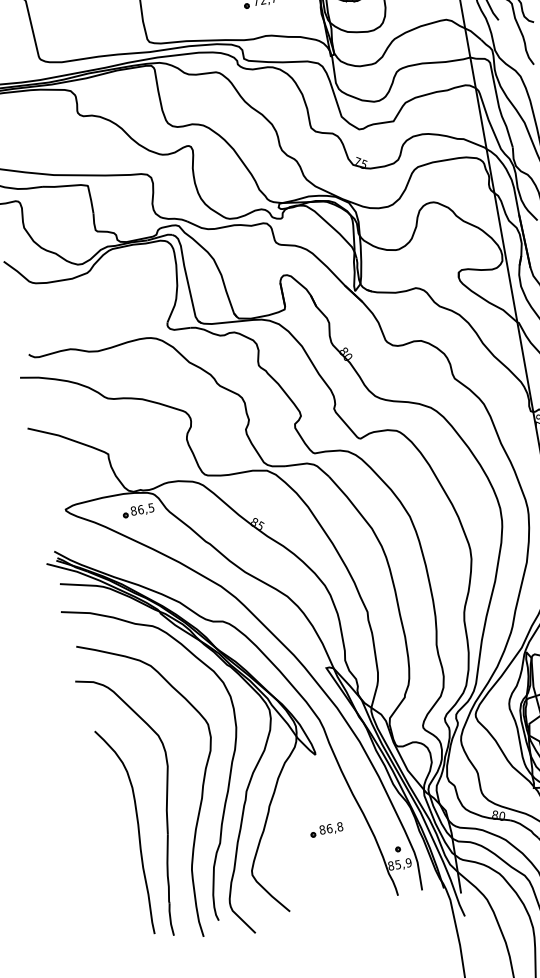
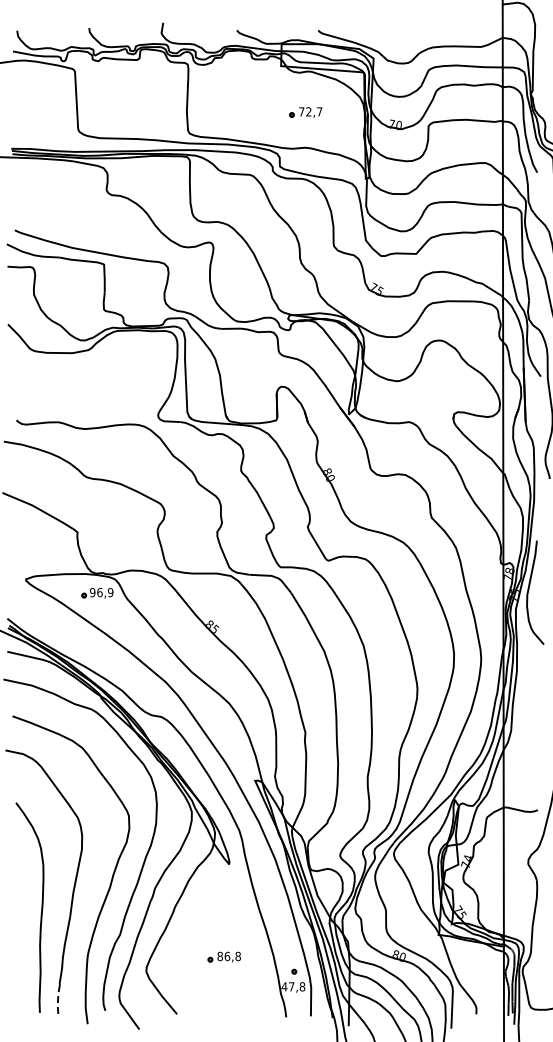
text: (142, 509) -> (101, 592), 86,5 -> 96,9
part: (325, 829) -> (223, 956), moved
text: (399, 864) -> (293, 986), 85,9 -> 47,8
line: (170, 919) -> (57, 1001), solid -> dashed

